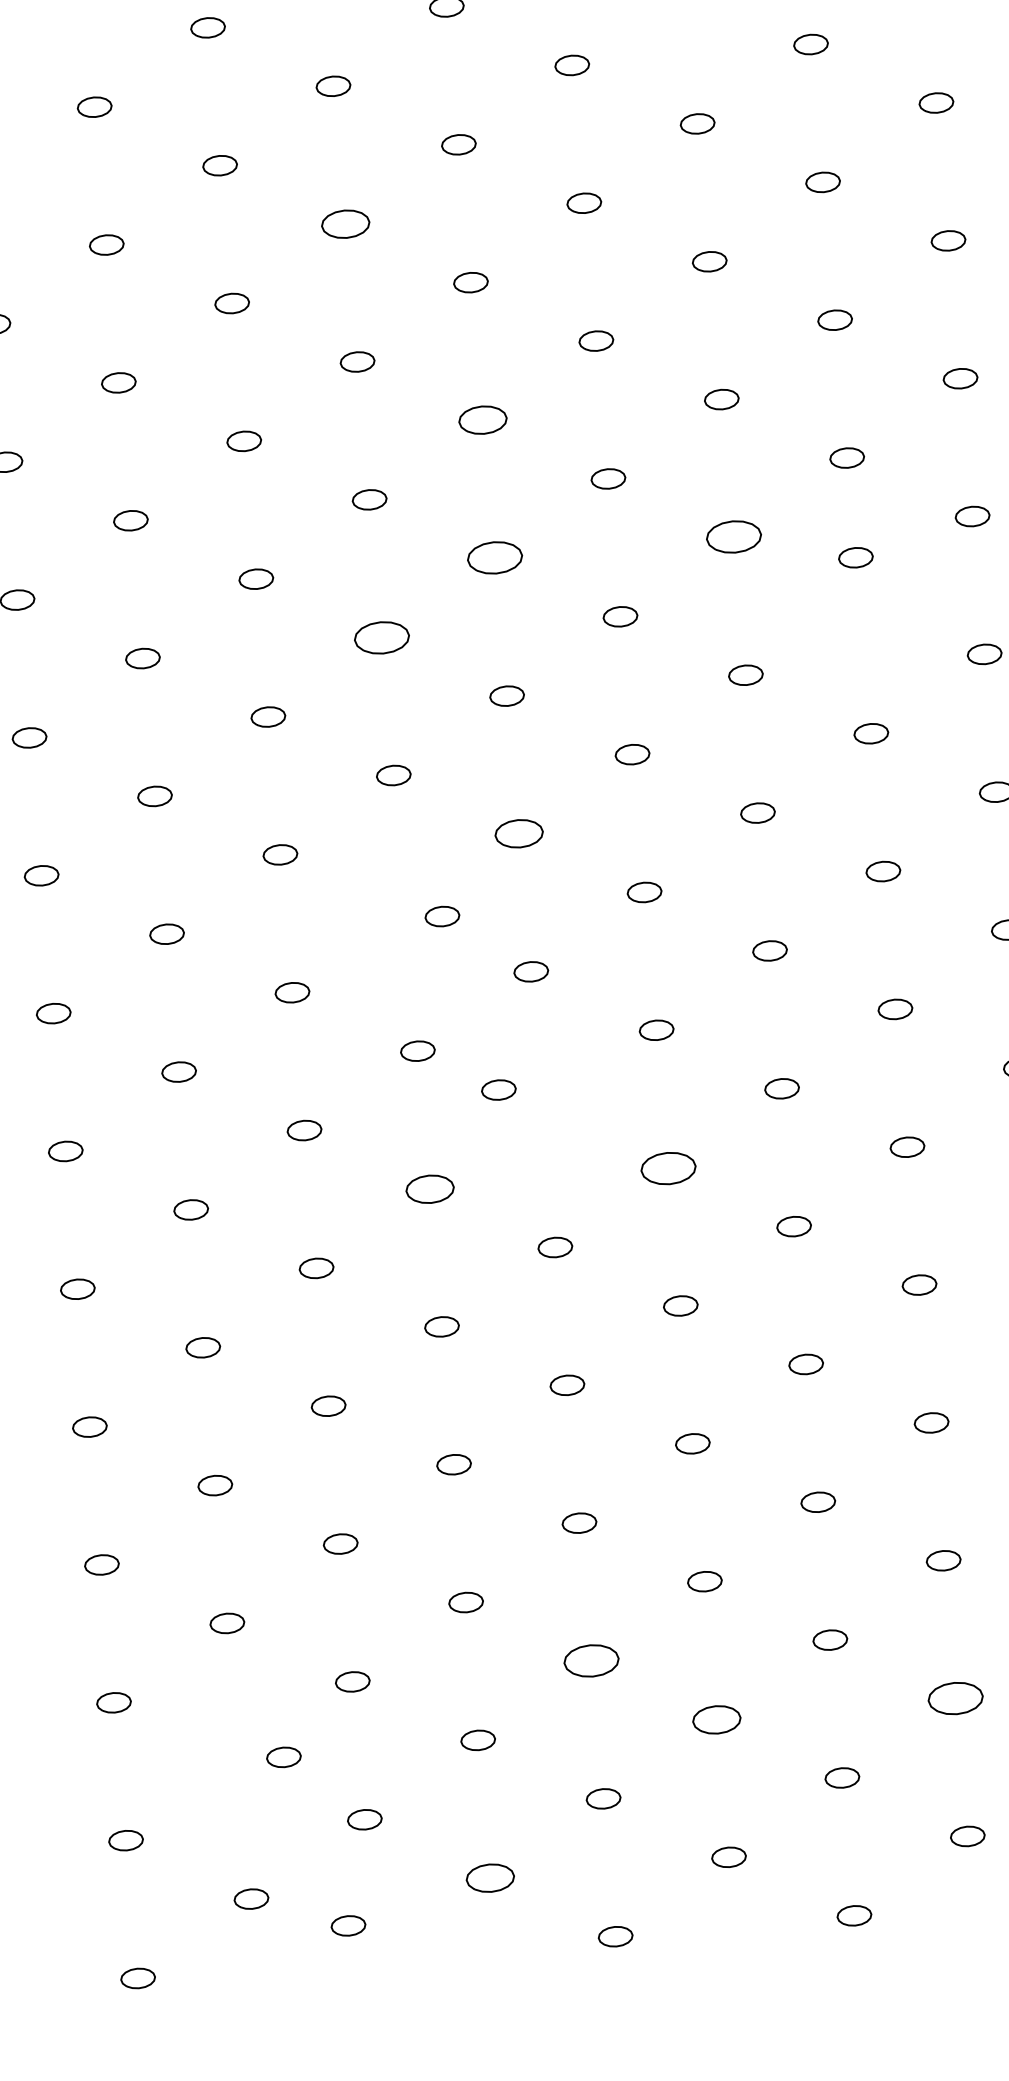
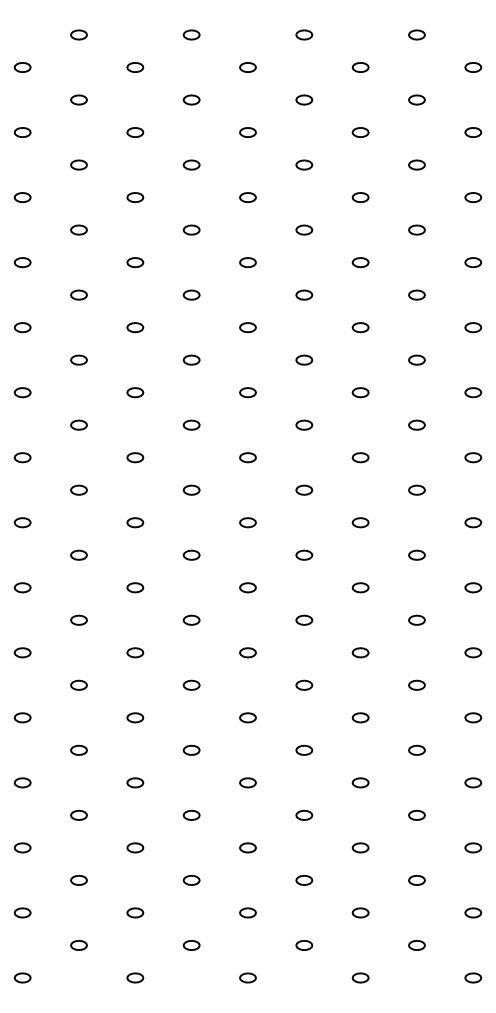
part: (345, 223) -> (191, 164), size x0.71
part: (481, 420) -> (247, 262), size x0.71
part: (733, 537) -> (360, 327), size x0.62
part: (854, 556) -> (416, 359), moved
part: (494, 558) -> (247, 327), size x0.62
part: (381, 636) -> (191, 359), size x0.62
part: (518, 833) -> (247, 457), size x0.71
part: (441, 915) -> (191, 489), moved
part: (497, 1089) -> (247, 587), moved
part: (668, 1166) -> (304, 619), size x0.62
part: (429, 1187) -> (191, 619), size x0.71
part: (590, 1660) -> (247, 847), size x0.62
part: (954, 1698) -> (416, 880), size x0.62
part: (717, 1717) -> (304, 879), size x0.71
part: (282, 1757) -> (78, 880), moved
part: (489, 1878) -> (191, 945), size x0.71
part: (348, 1924) -> (135, 977), moved

